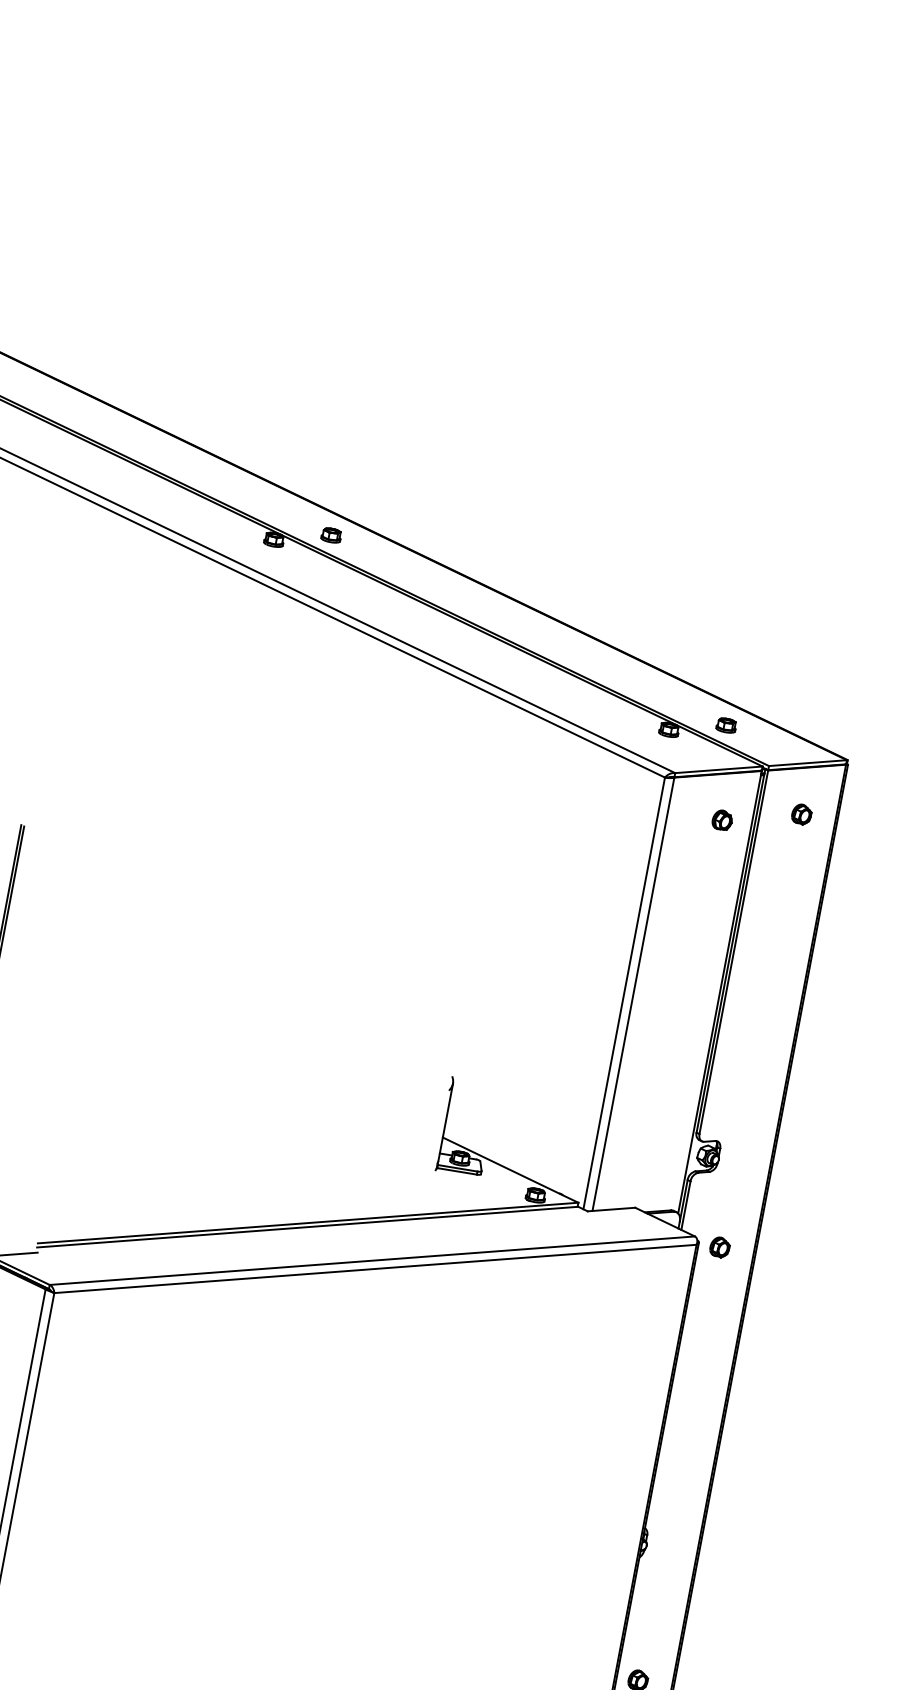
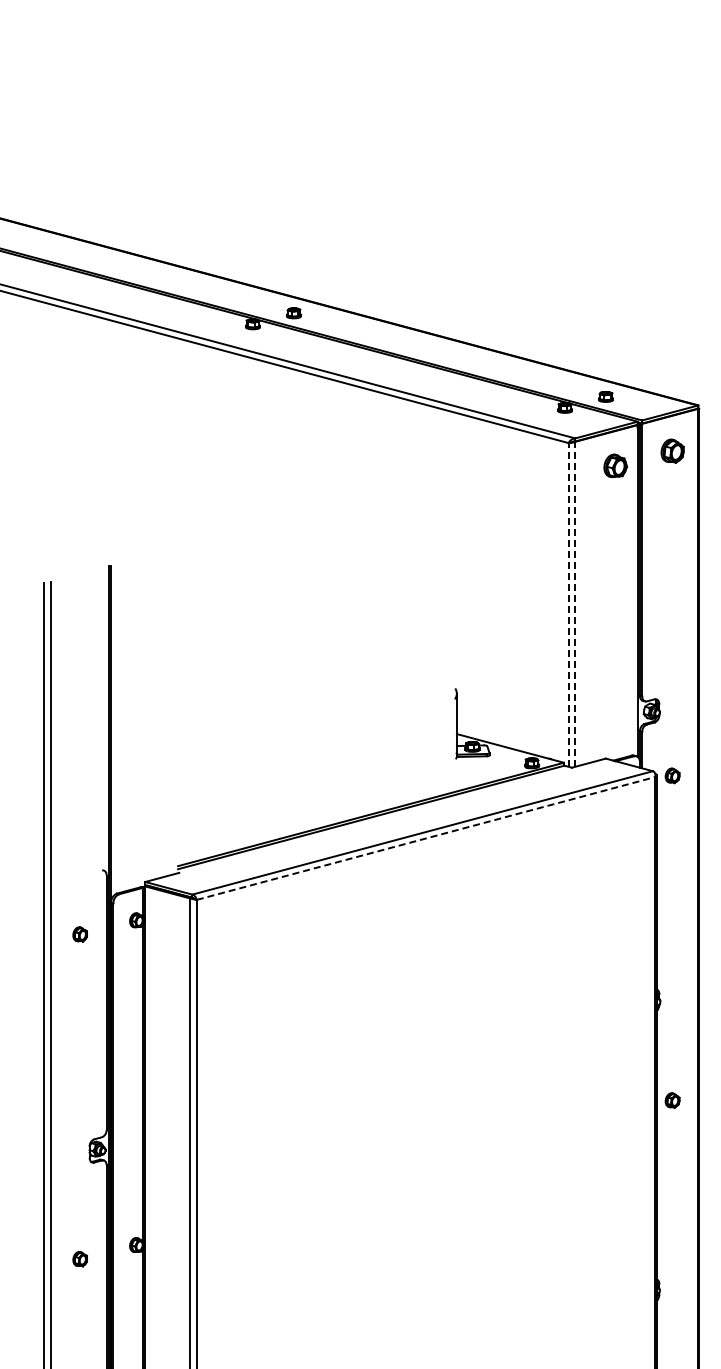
part: (801, 813) -> (672, 450), size x1.6
part: (723, 820) -> (616, 466), size x1.6
line: (624, 992) -> (568, 604), solid -> dashed
line: (633, 993) -> (575, 603), solid -> dashed
line: (376, 1269) -> (426, 838), solid -> dashed

